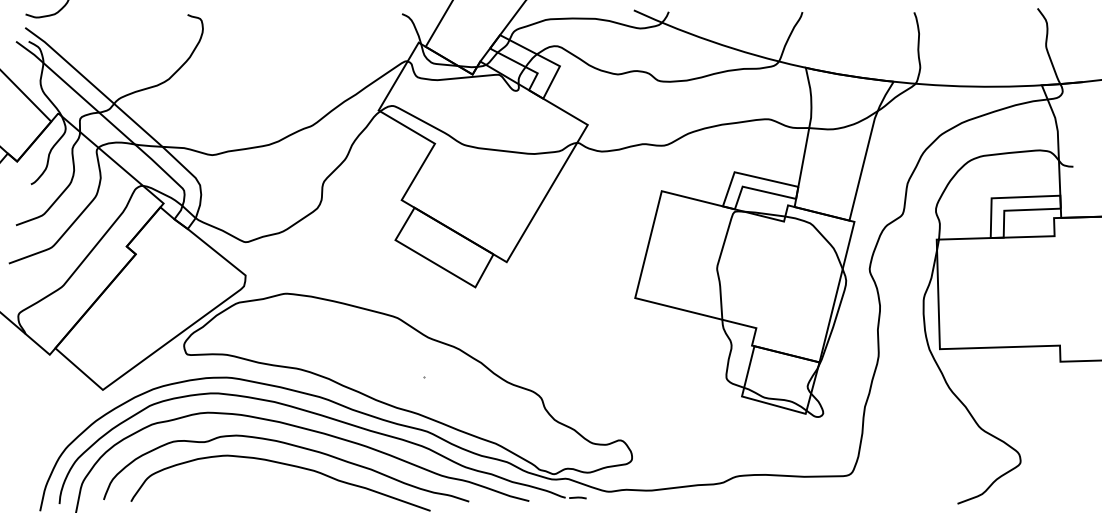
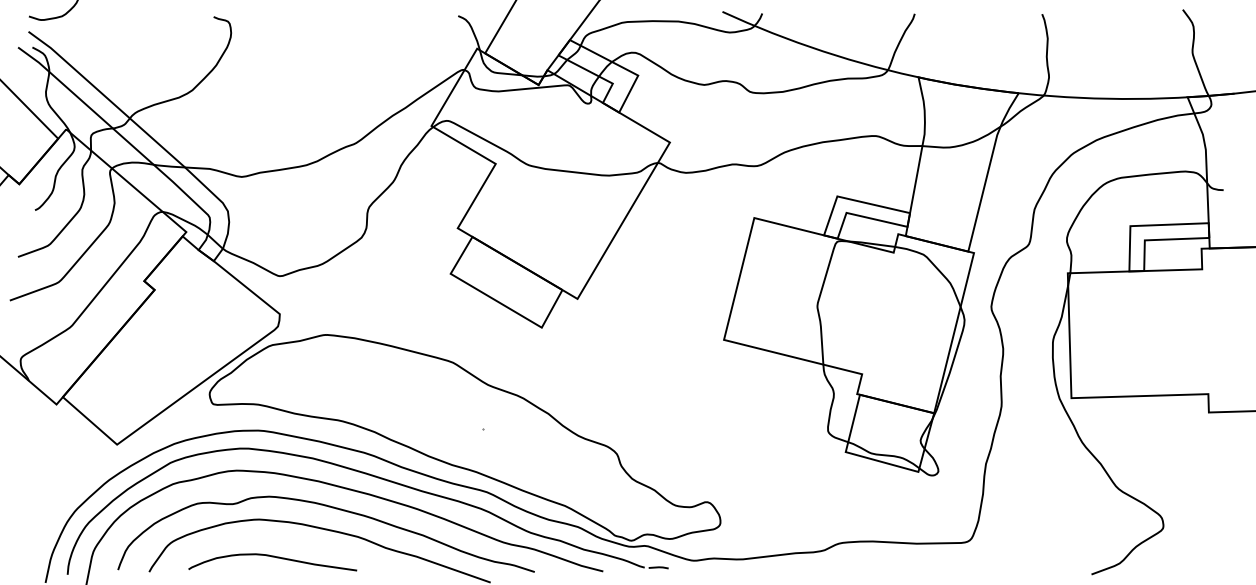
curve: (240, 489) -> (273, 558), added

